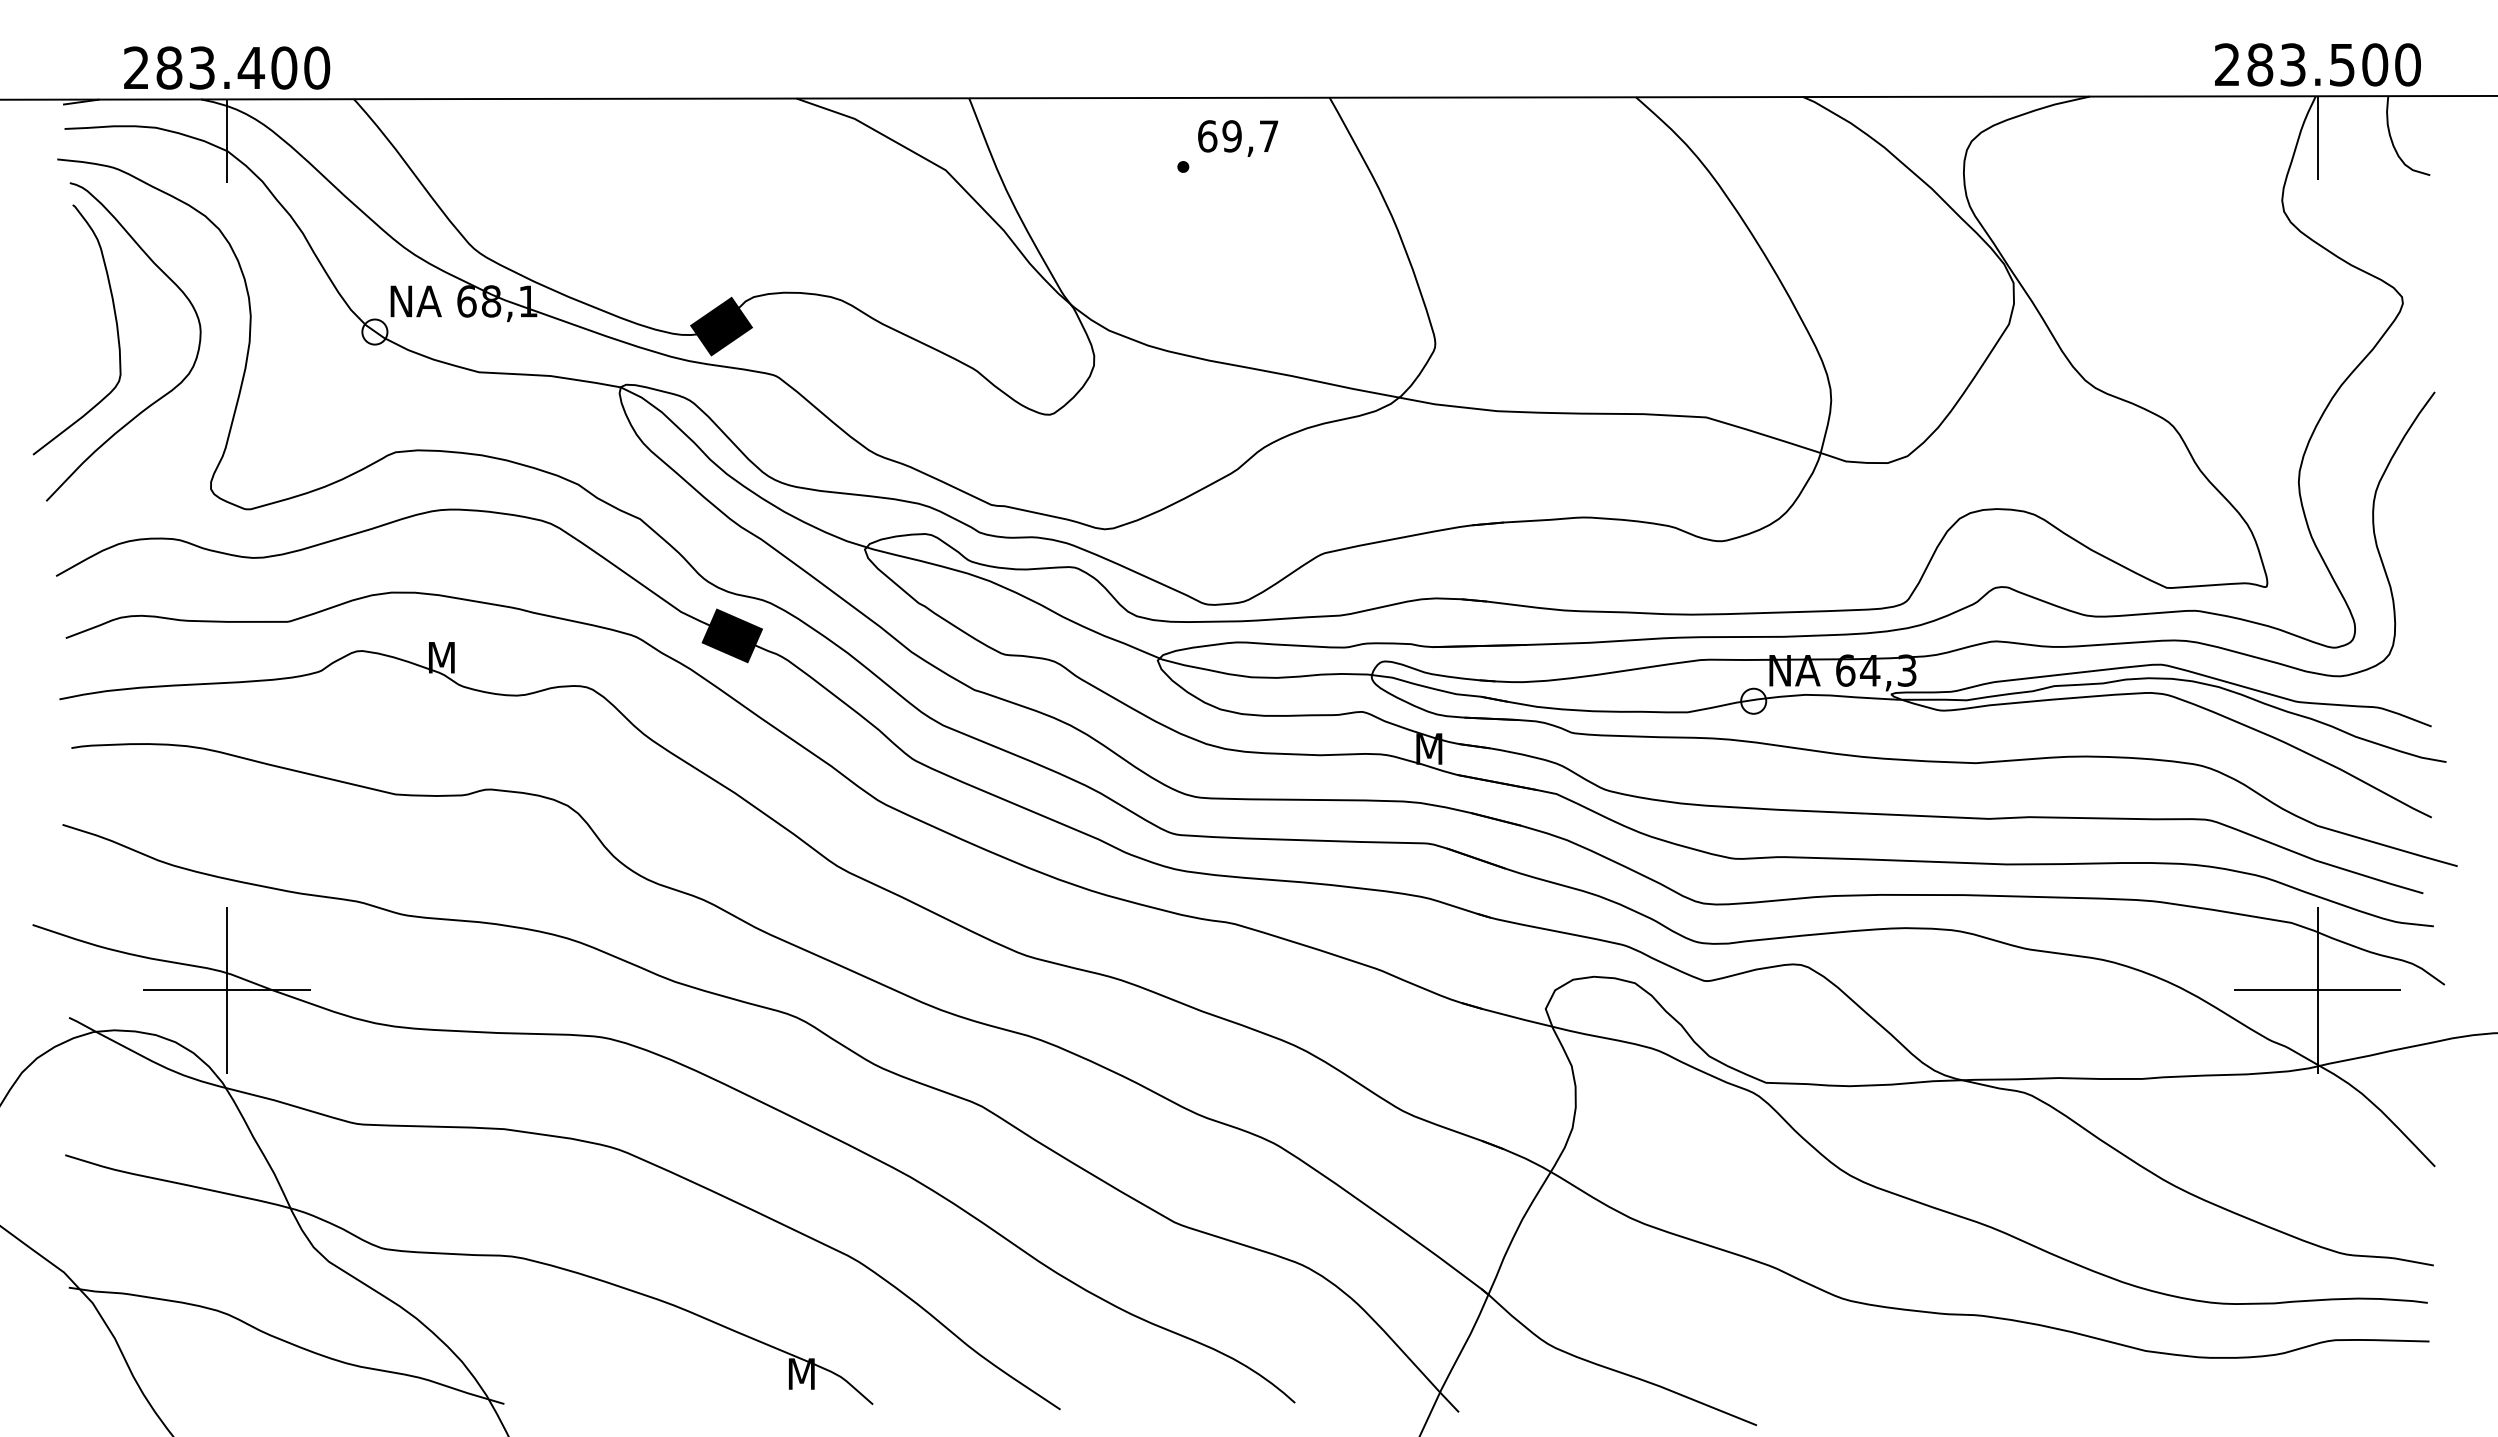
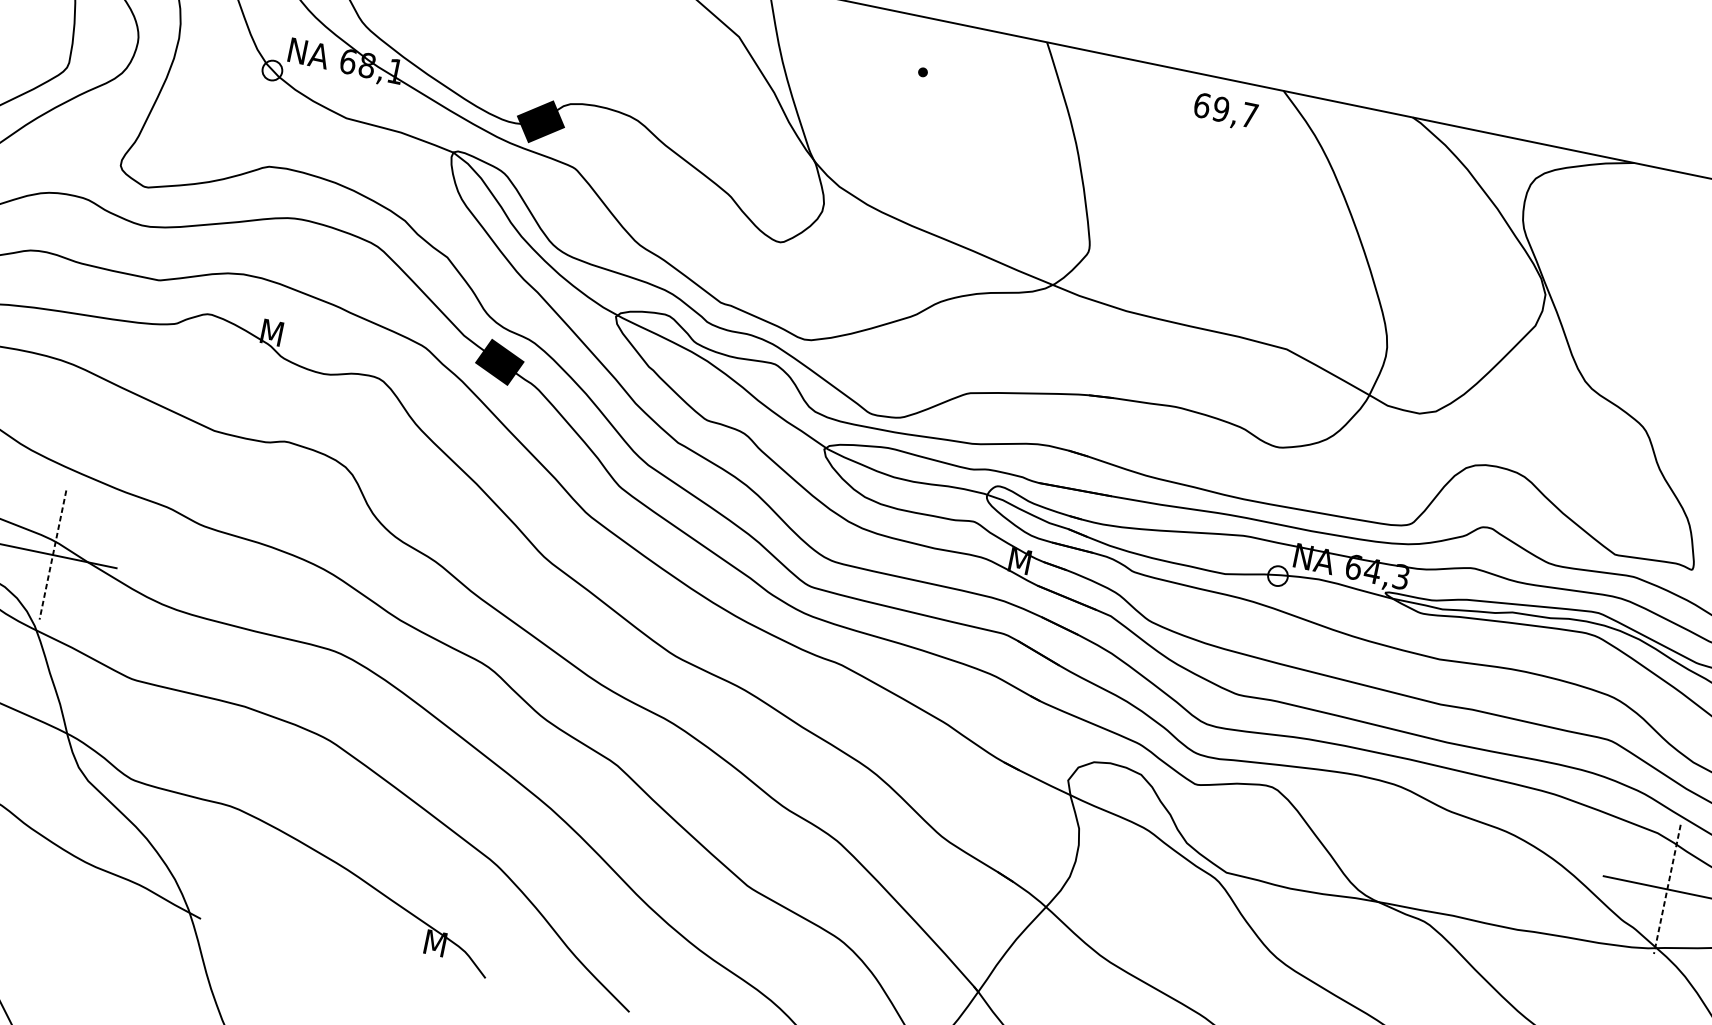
text: (1238, 138) -> (1225, 112), moved
line: (226, 990) -> (52, 555), solid -> dashed
line: (2317, 990) -> (1667, 889), solid -> dashed

